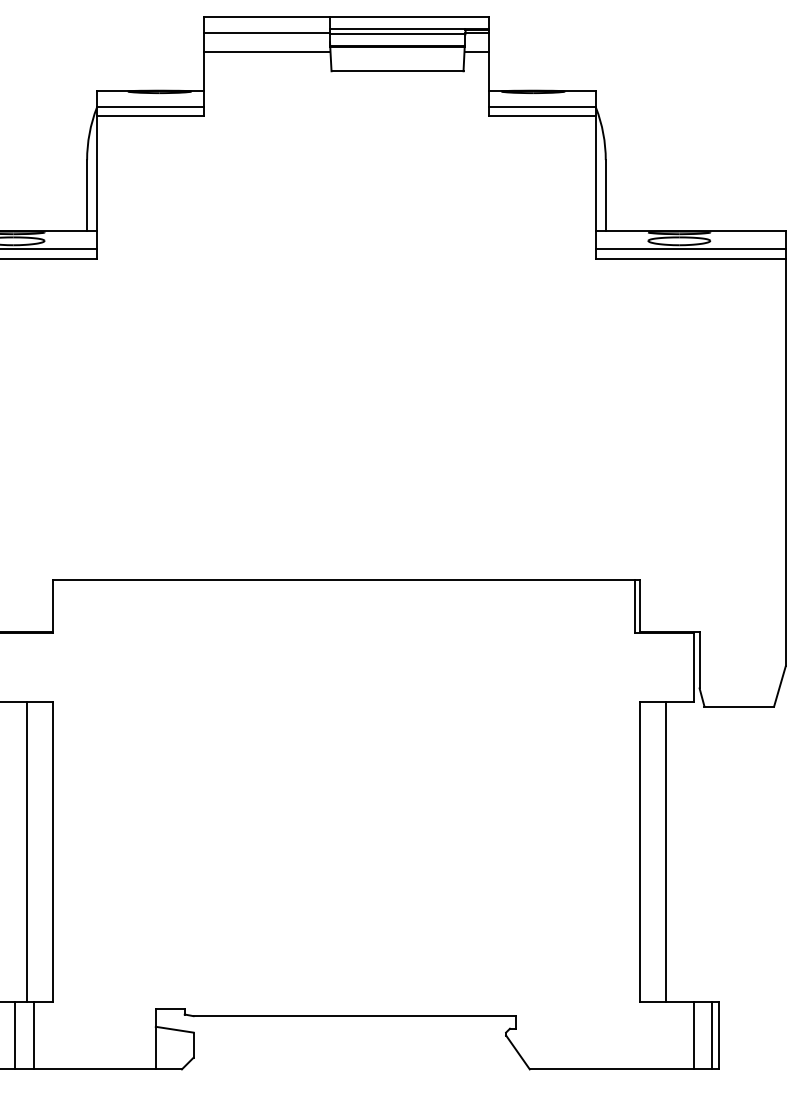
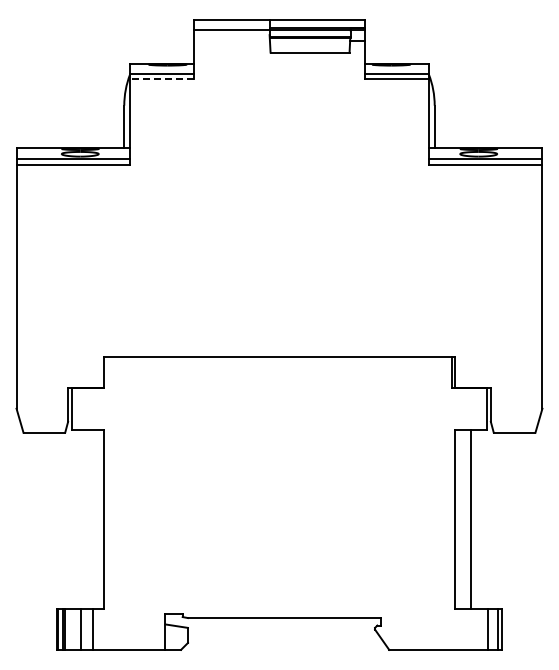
line: (266, 51) -> (231, 40), removed
line: (149, 116) -> (161, 79), solid -> dashed
line: (27, 851) -> (88, 519), removed

